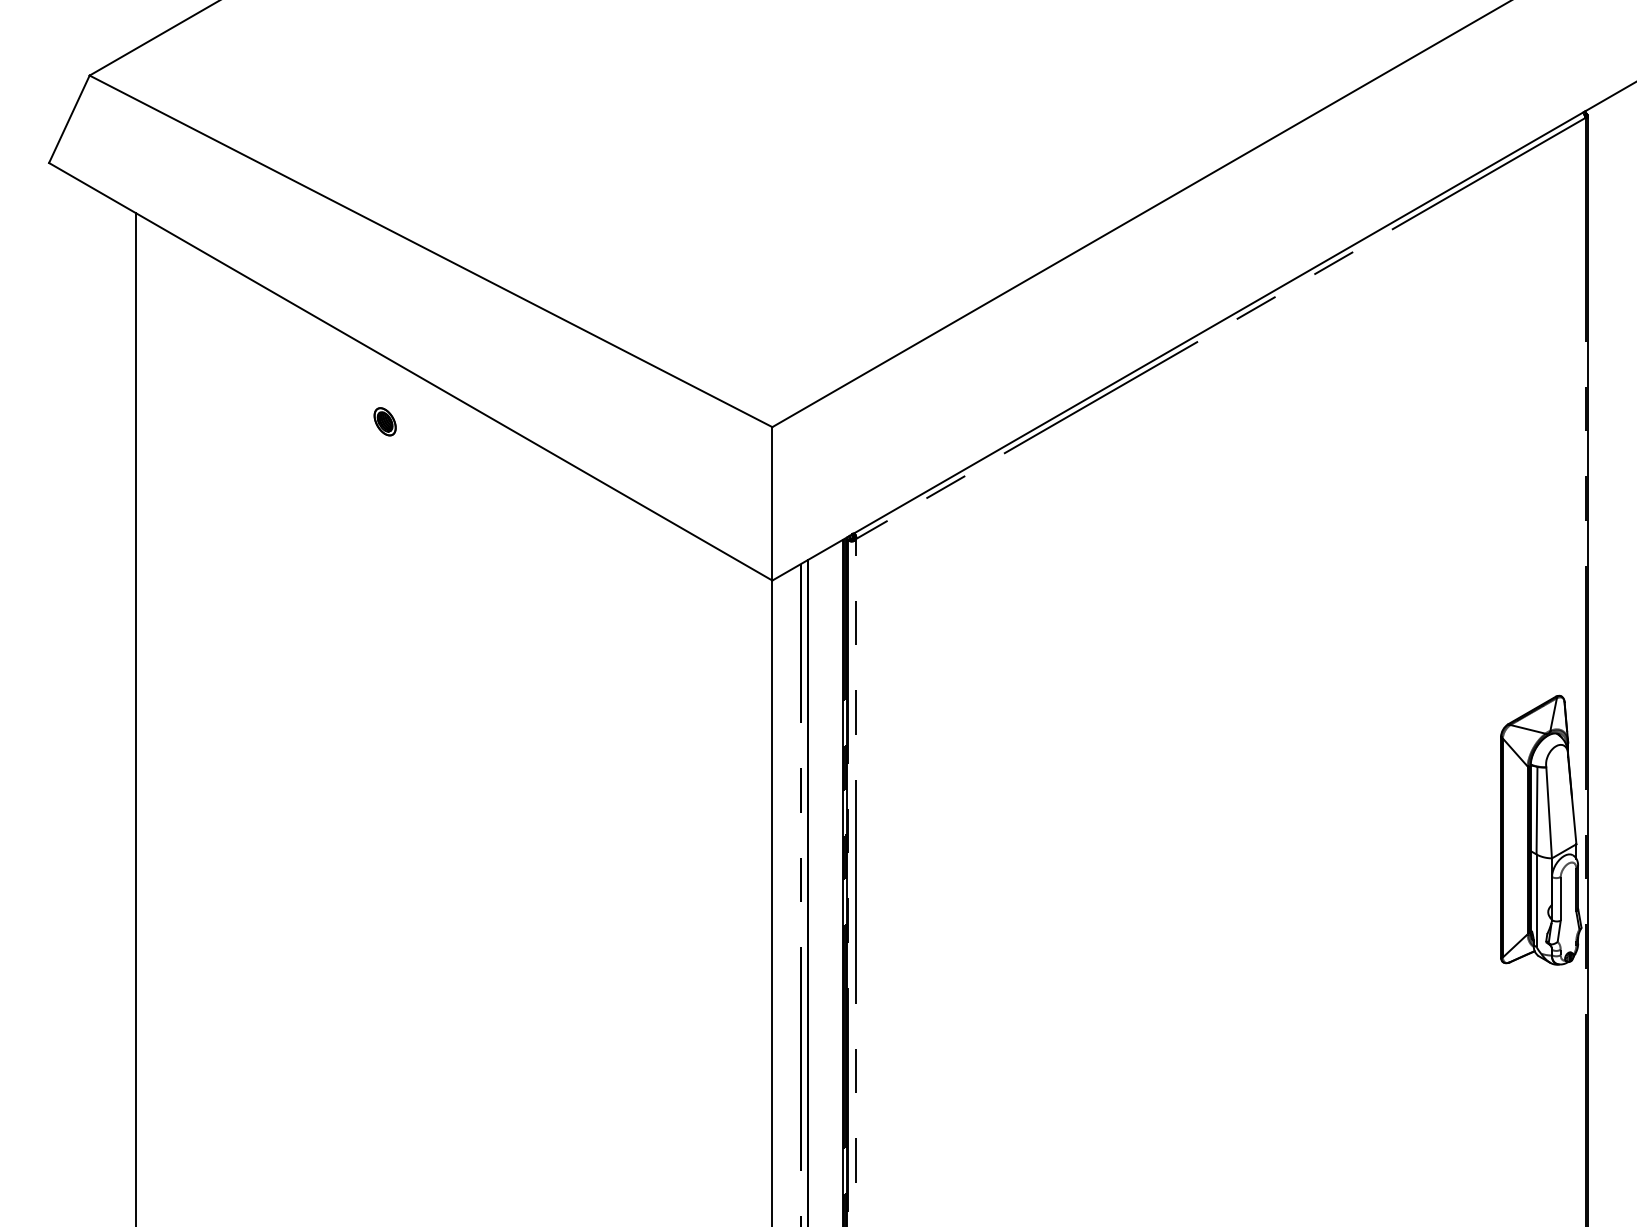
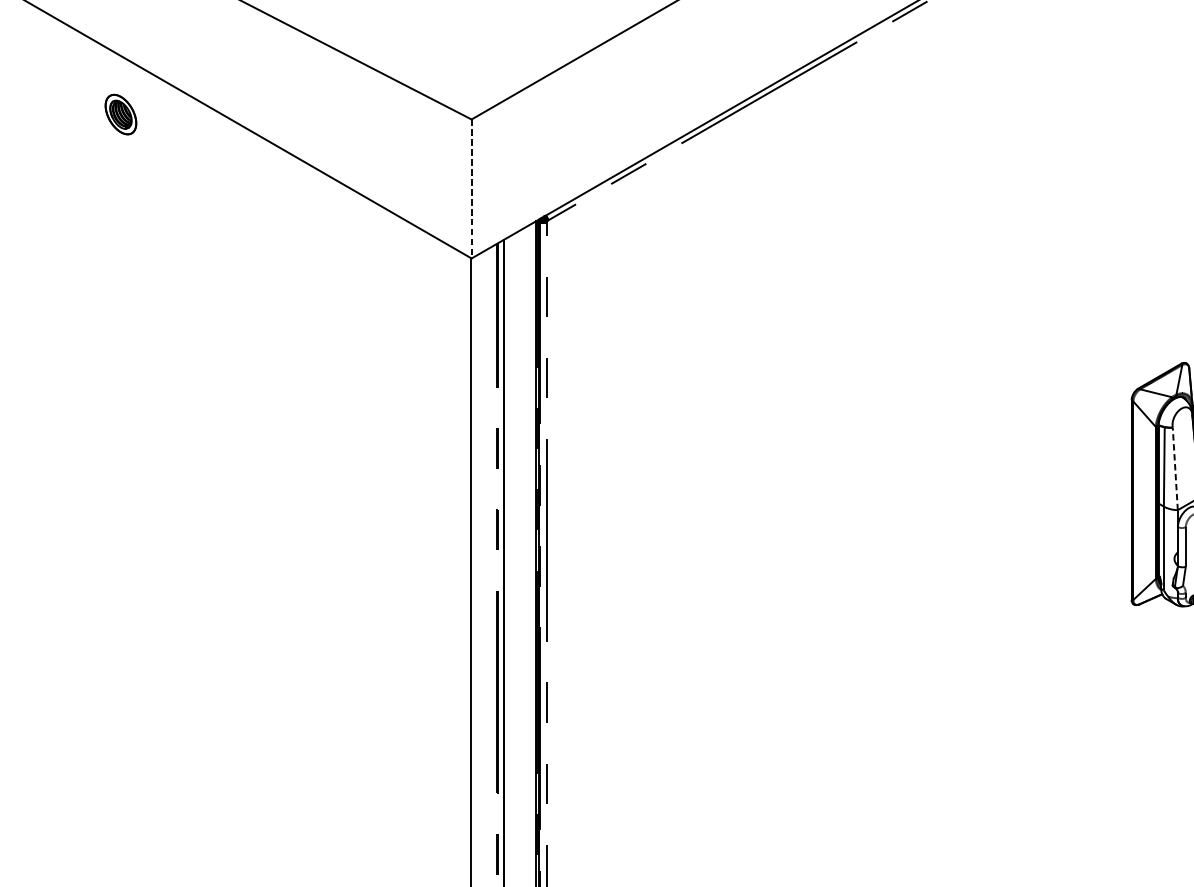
part: (384, 421) -> (120, 114), size x1.6
line: (772, 503) -> (471, 188), solid -> dashed
line: (1549, 812) -> (1175, 468), solid -> dashed

